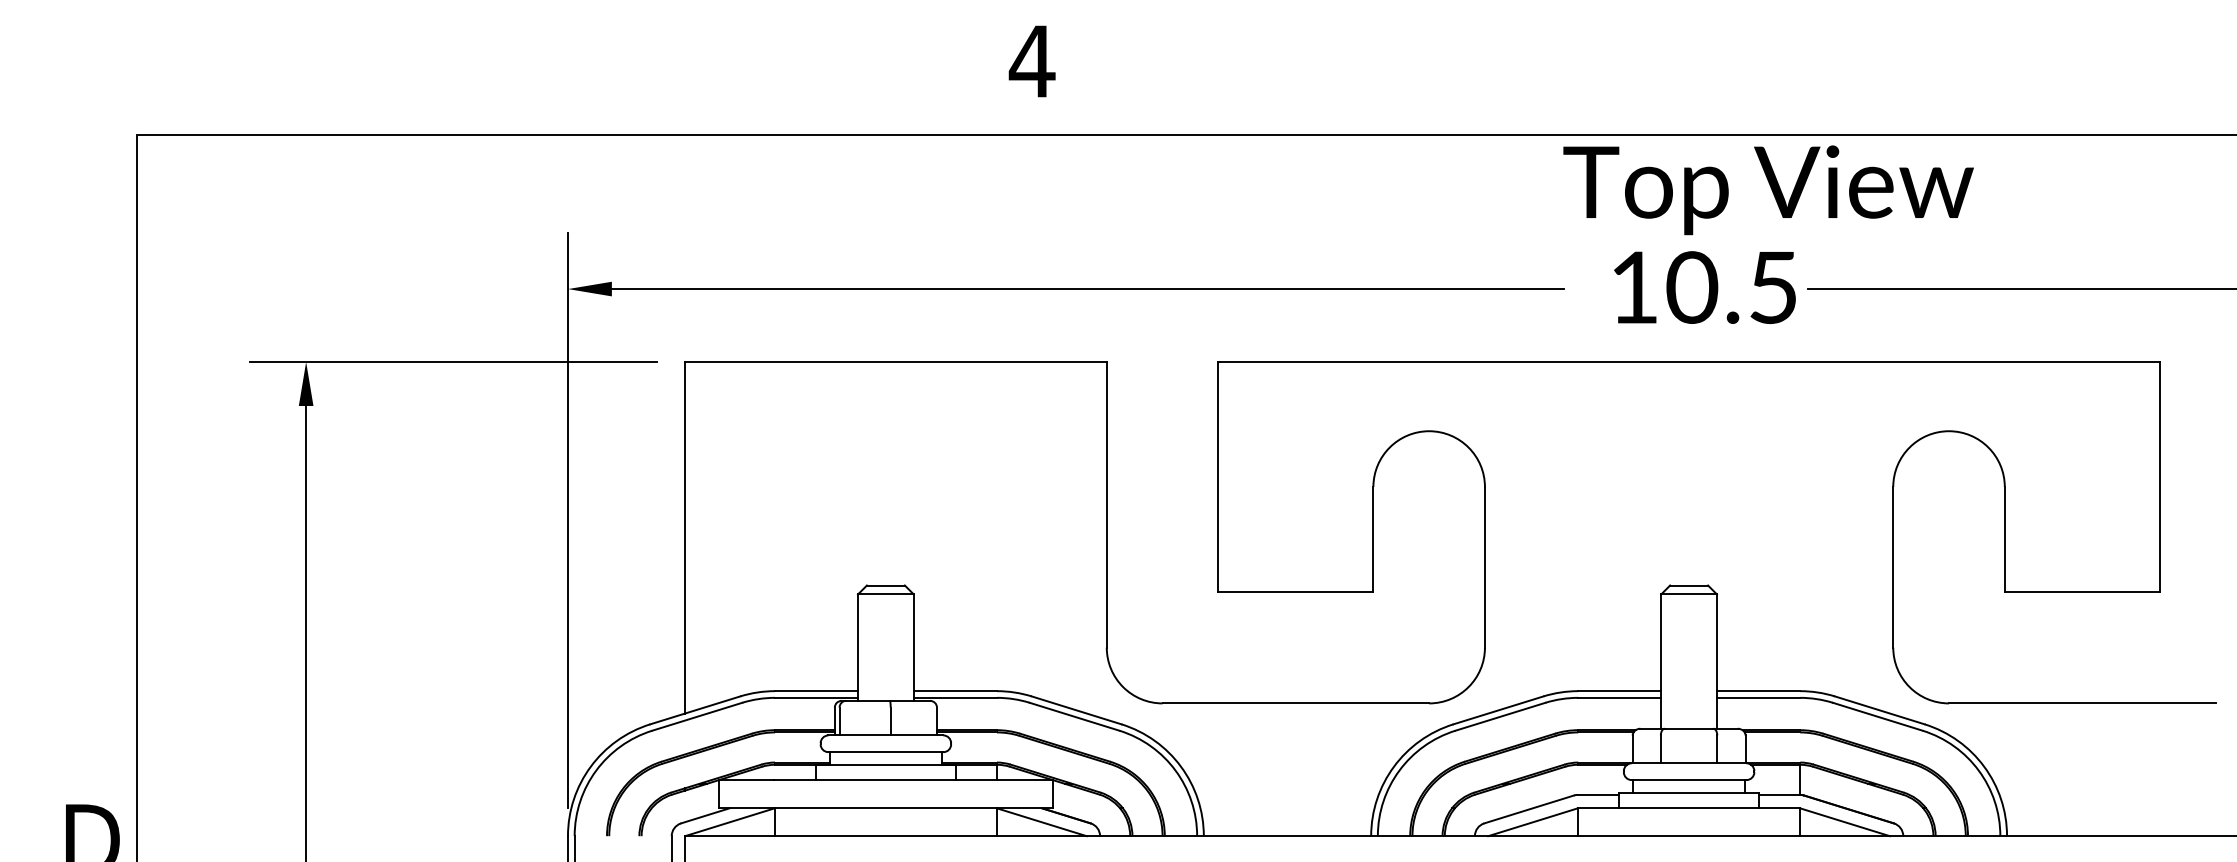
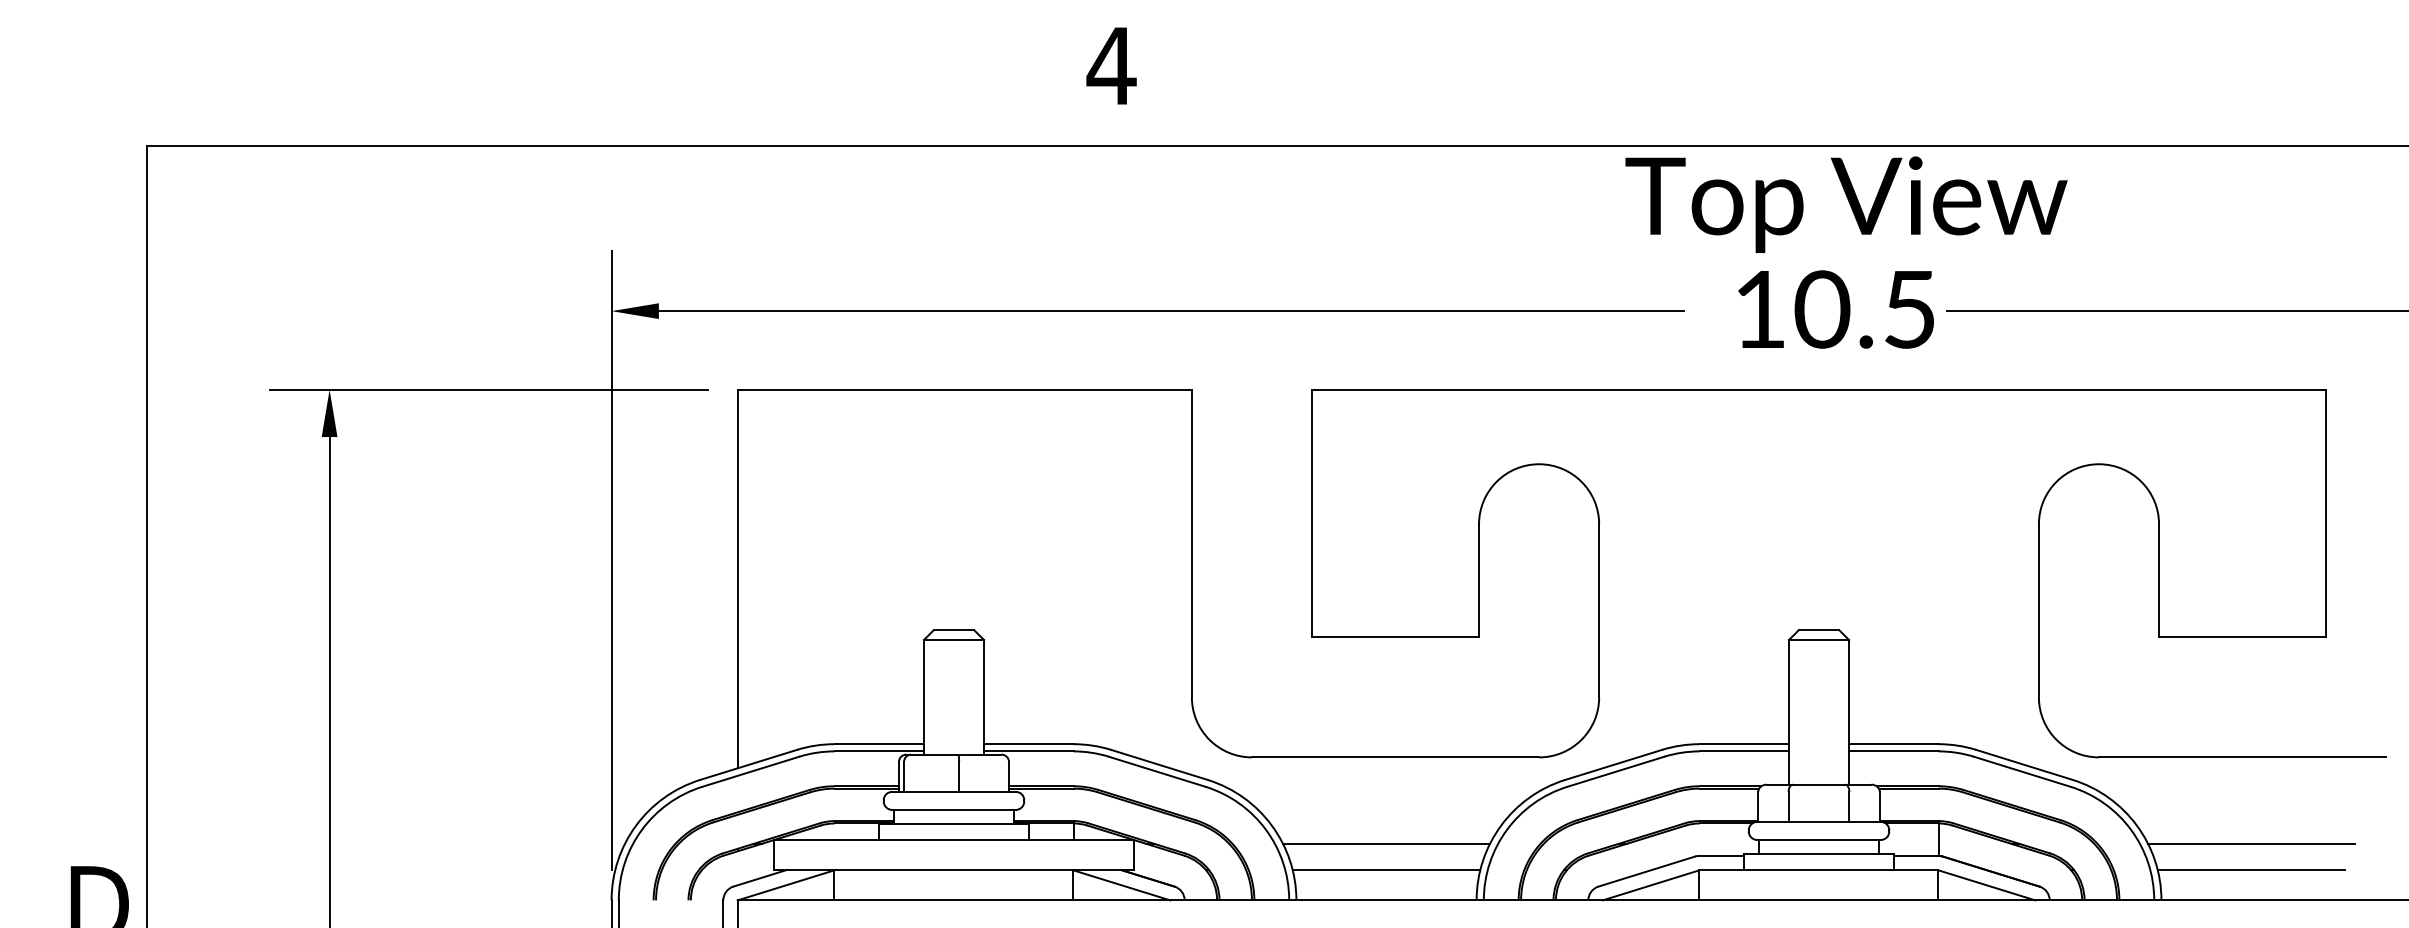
text: (1768, 190) -> (1846, 204), moved
line: (1287, 783) -> (1386, 843), added
line: (2090, 783) -> (2251, 843), added
line: (1287, 808) -> (1386, 870), added
line: (2090, 808) -> (2251, 870), added

